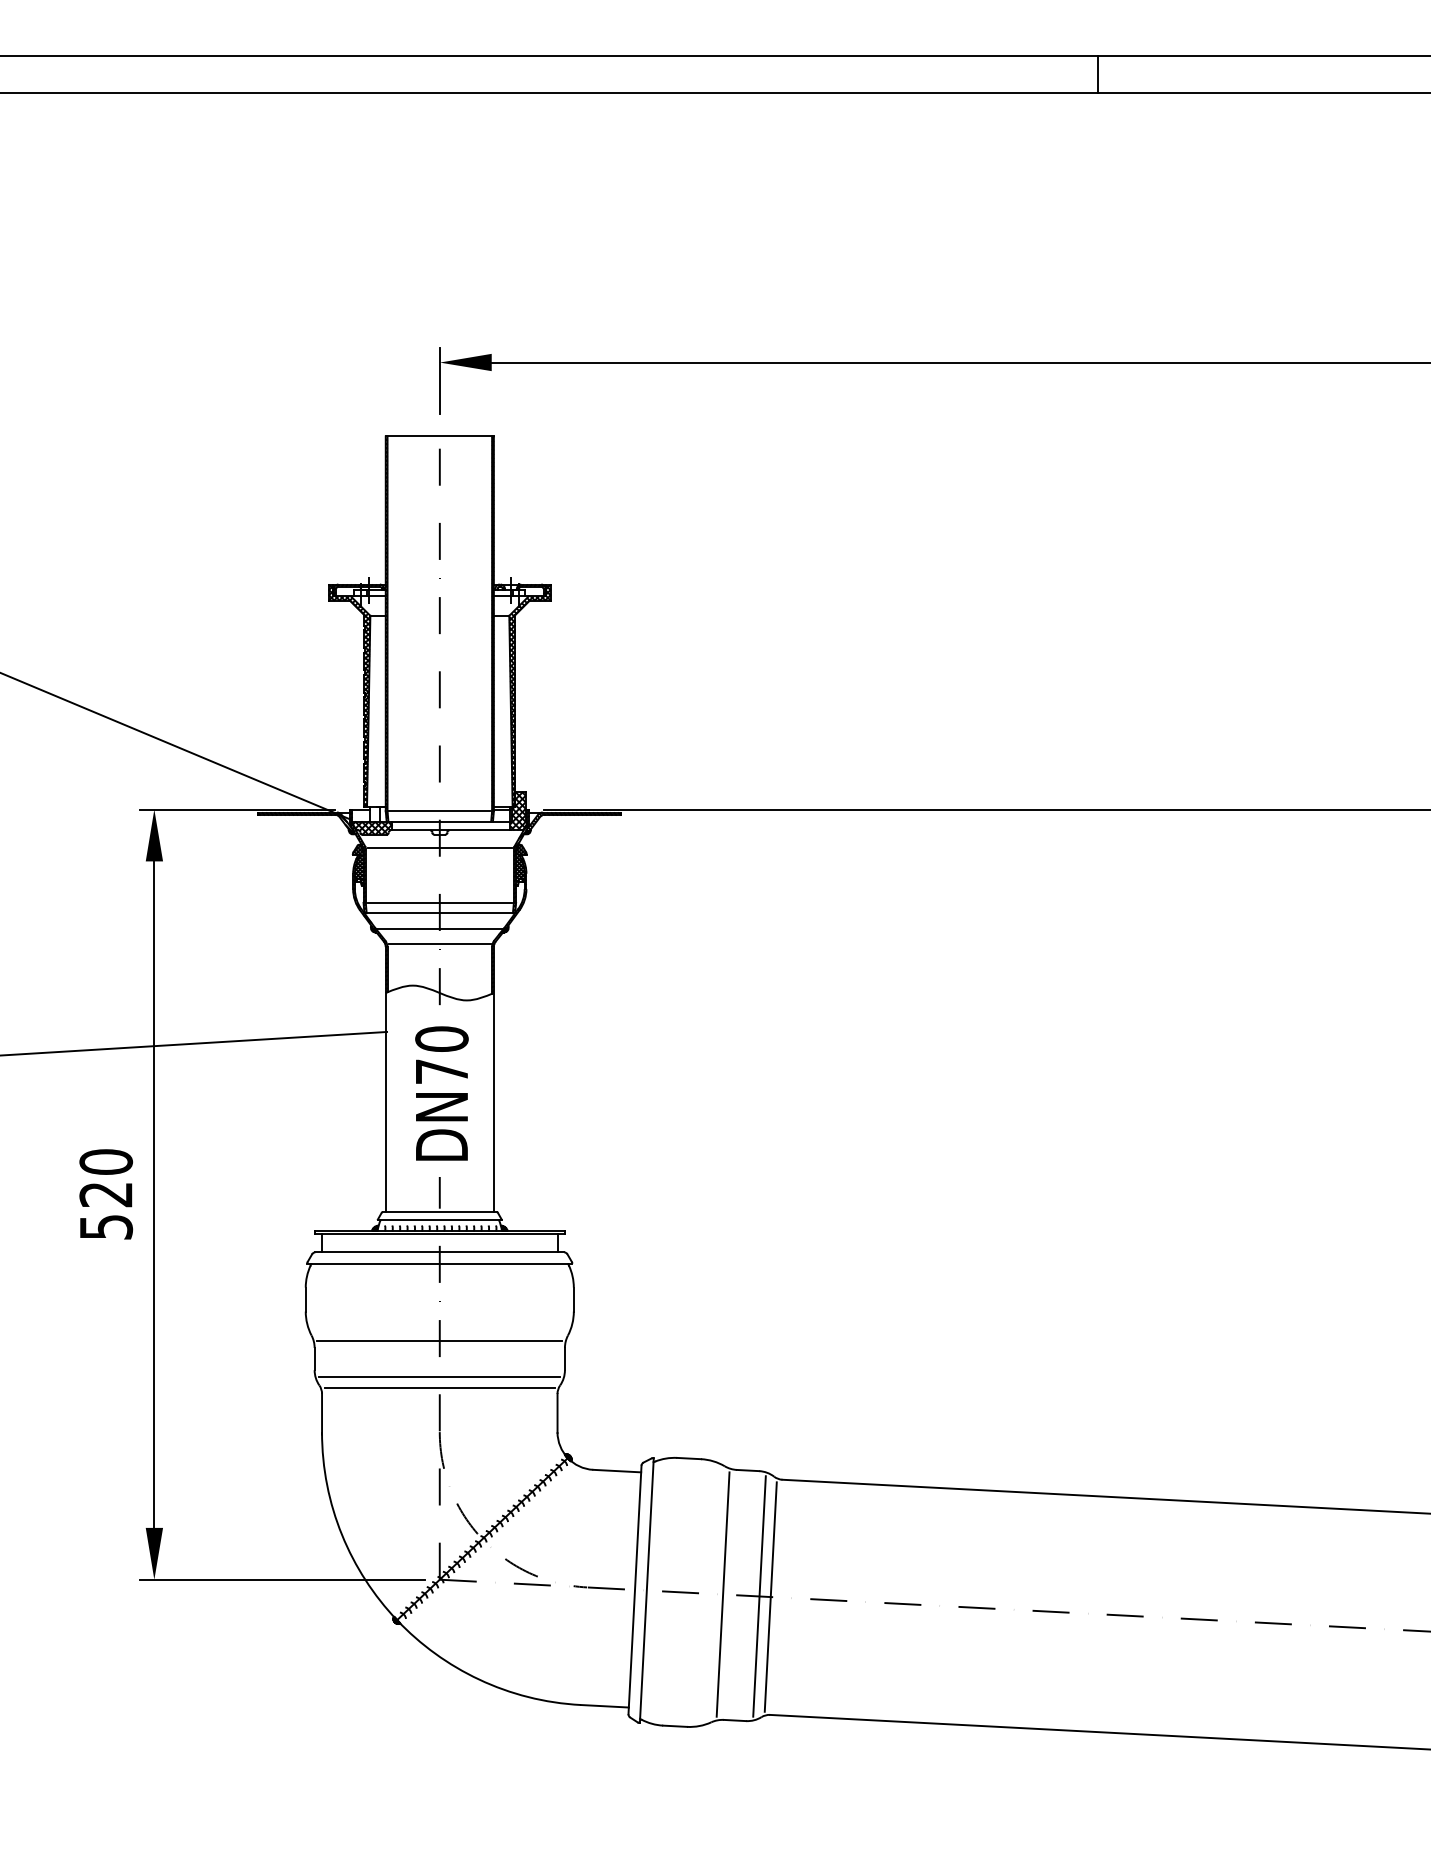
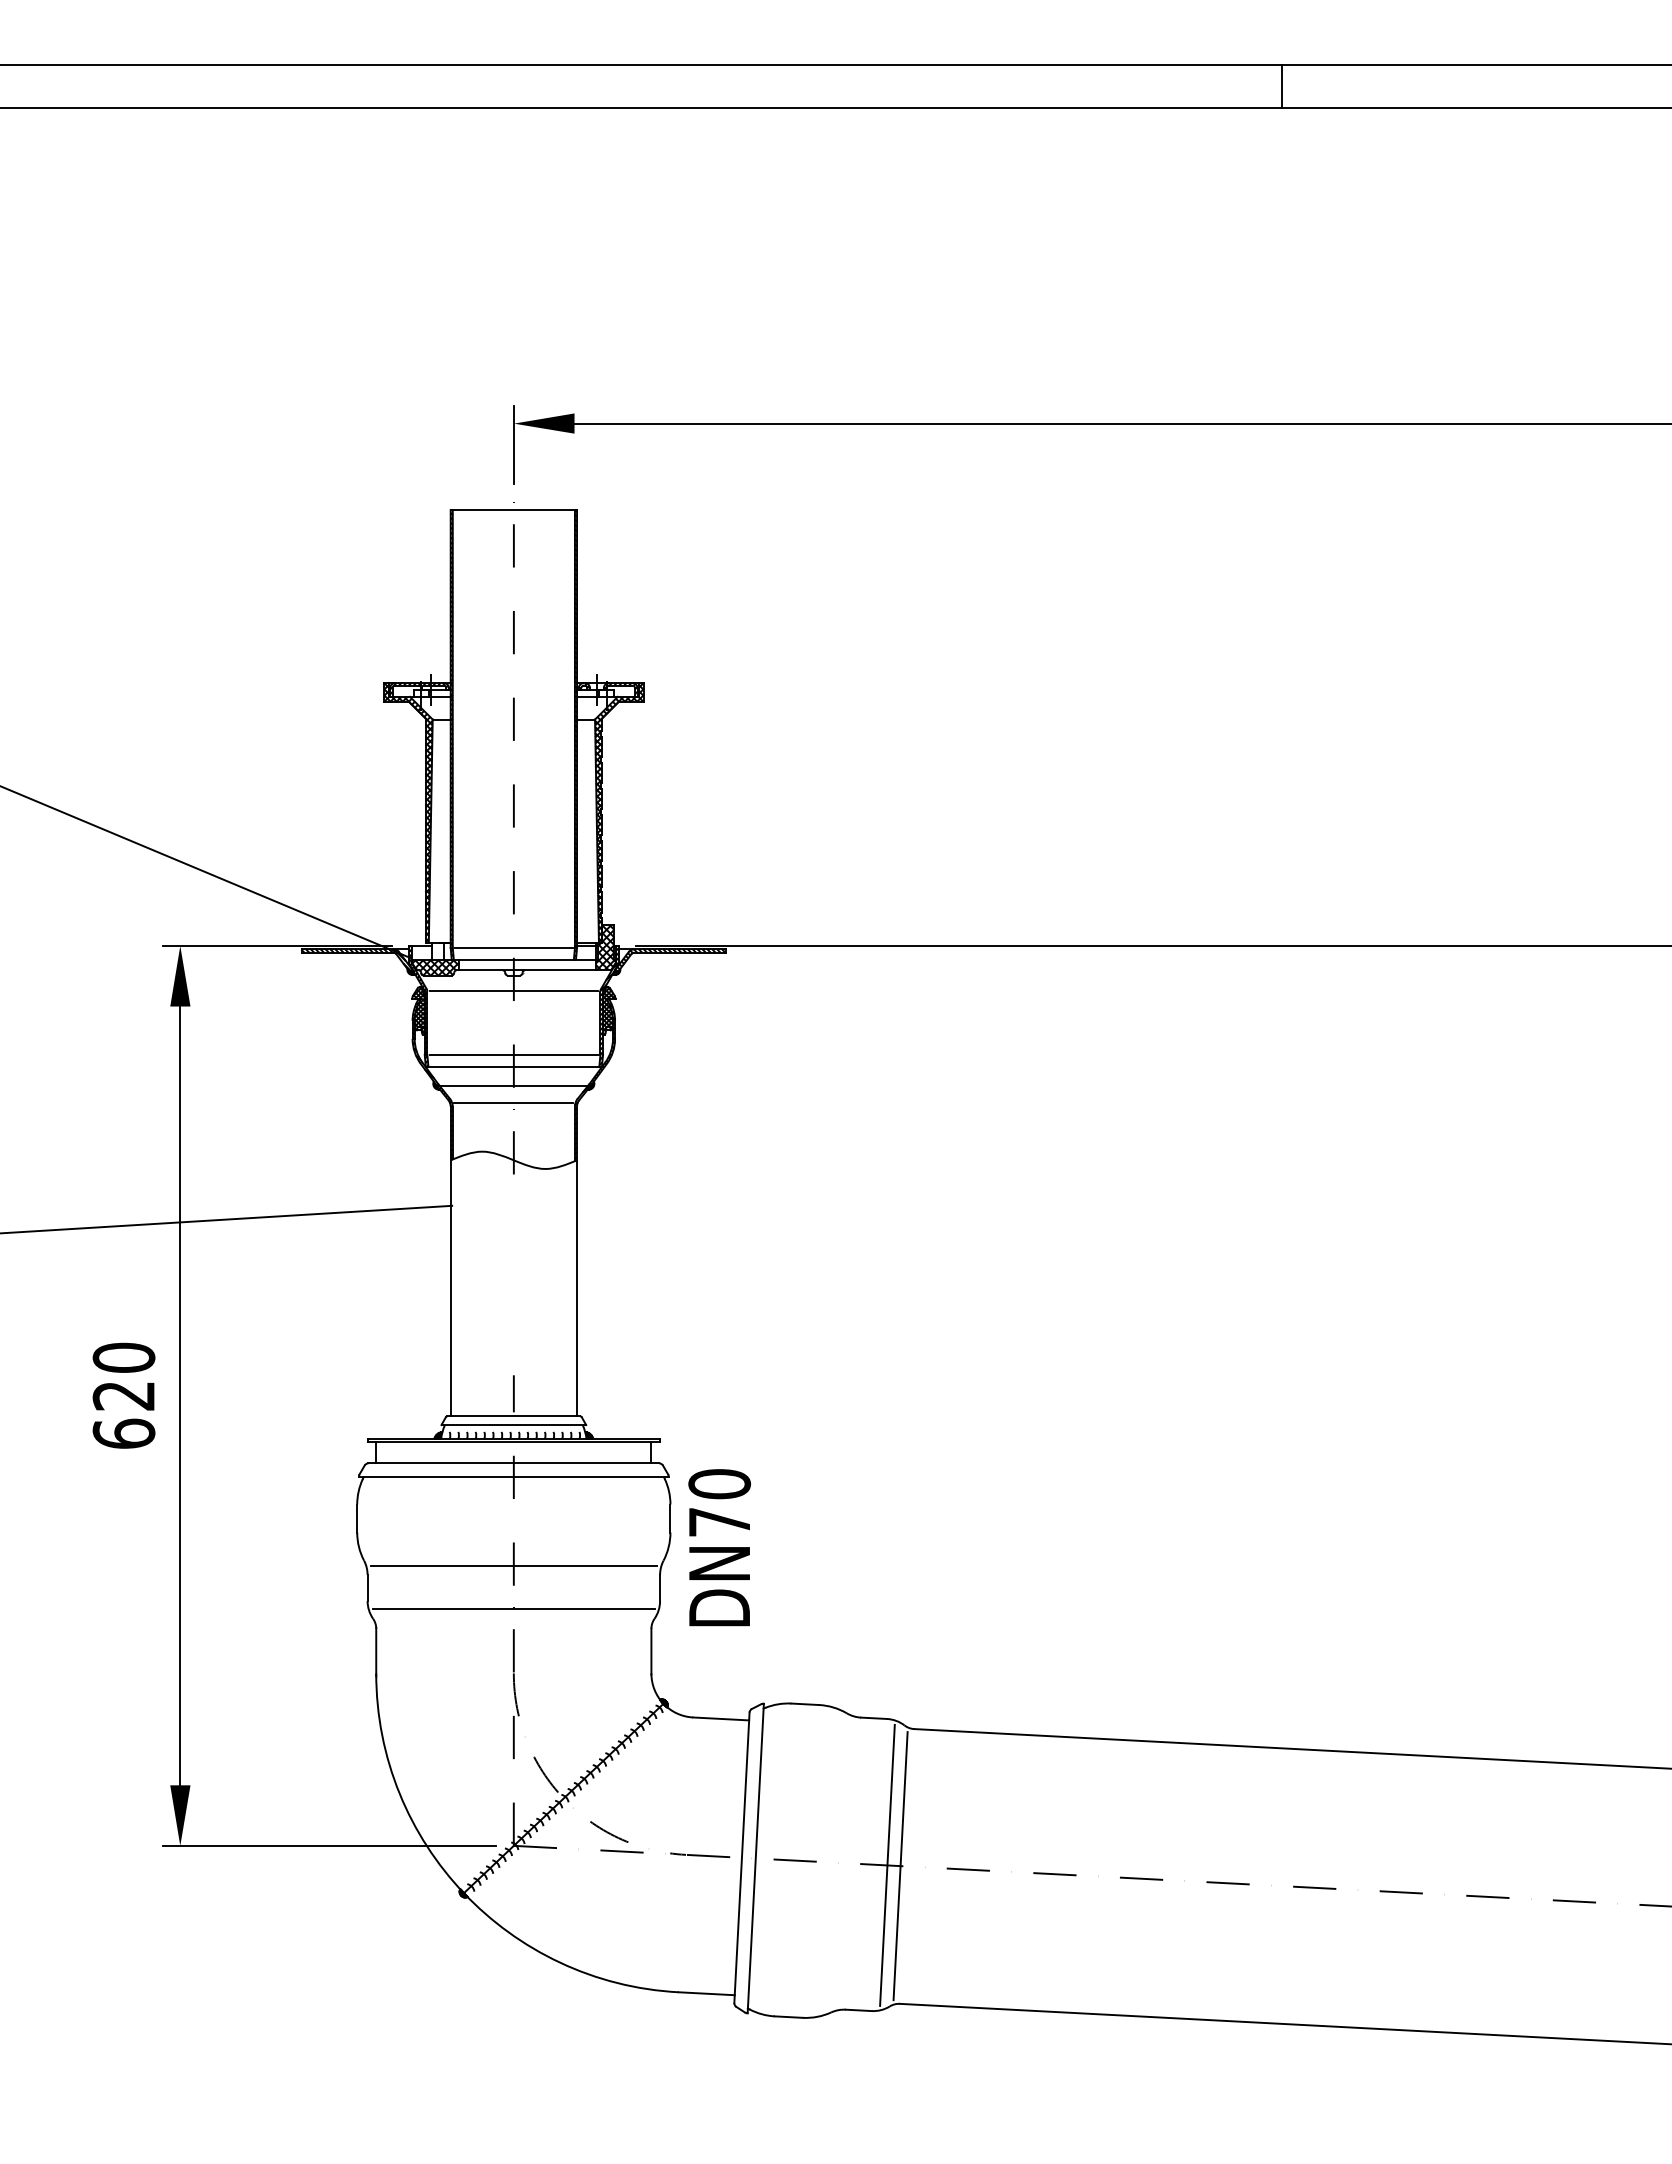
text: (441, 1093) -> (719, 1547), moved
text: (106, 1226) -> (124, 1433), 520 -> 620
line: (439, 1388) -> (513, 1622), removed
line: (722, 1594) -> (844, 1863), removed

